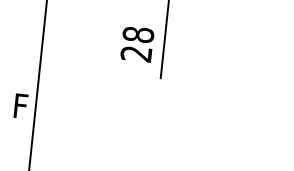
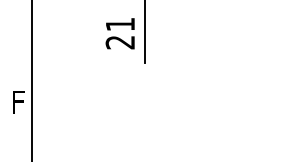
text: (138, 34) -> (120, 24), 28 -> 21

